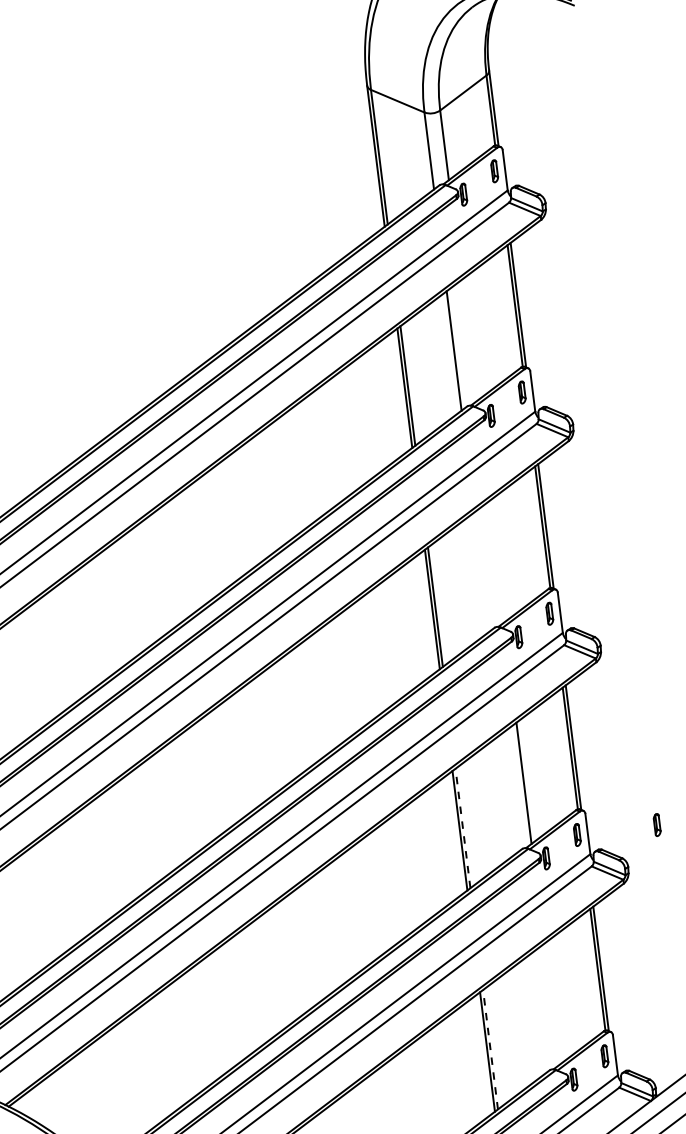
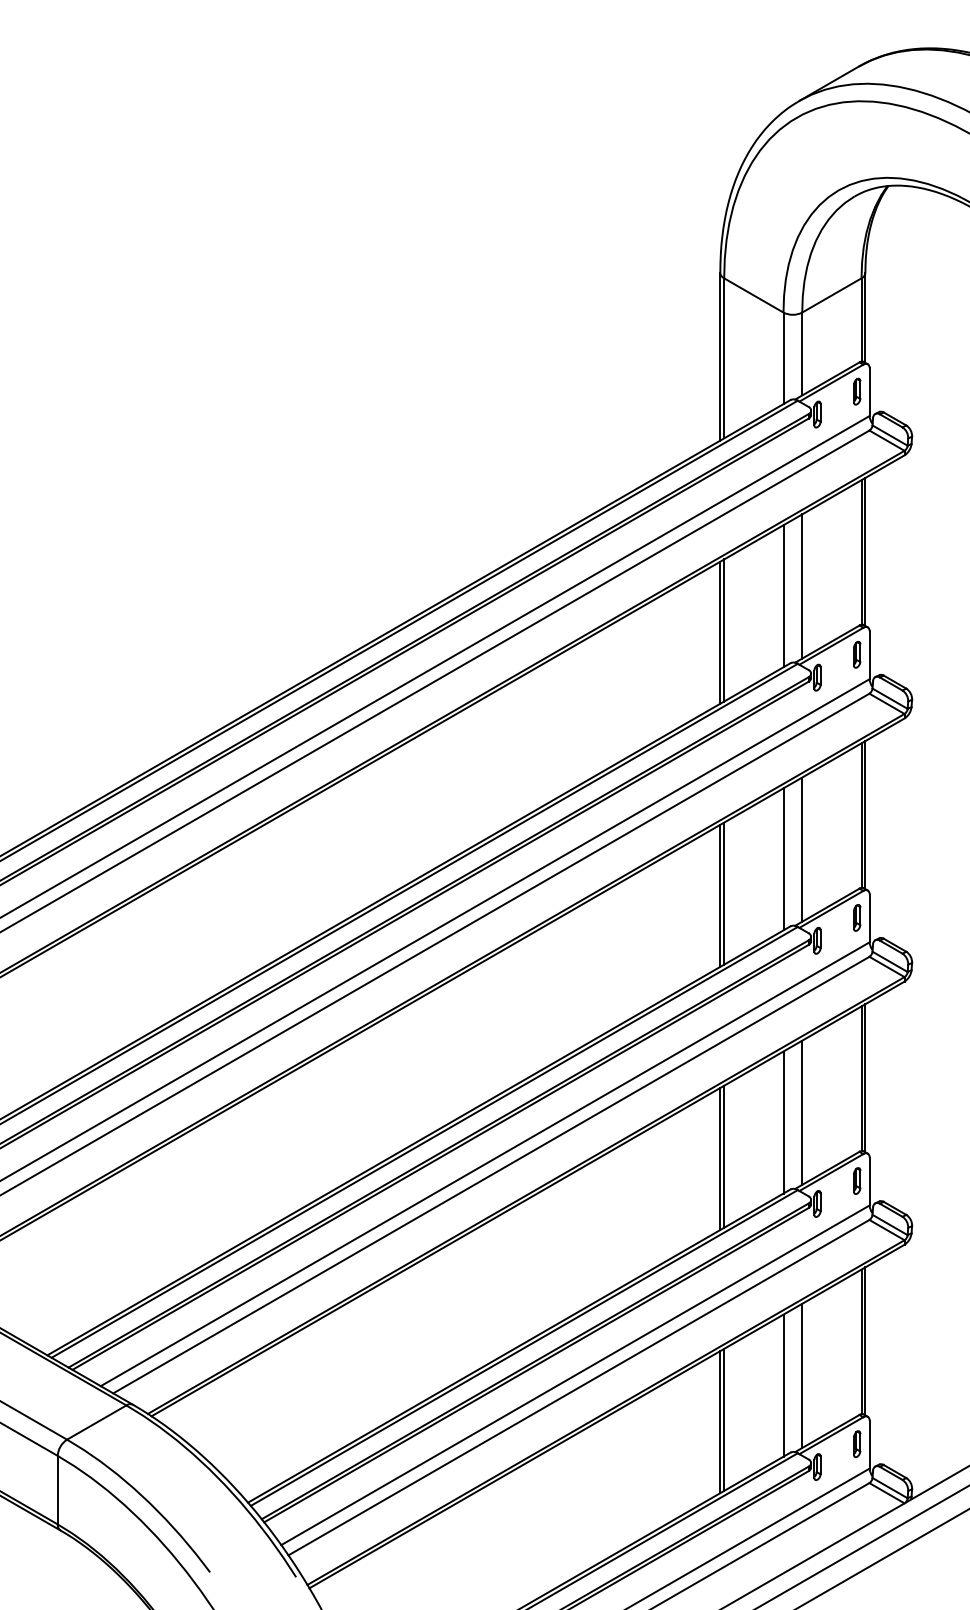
line: (469, 340) -> (802, 586), added
line: (496, 561) -> (802, 849), added
line: (481, 572) -> (783, 859), added
line: (509, 793) -> (783, 1122), added
part: (657, 824) -> (952, 1180), removed
line: (463, 828) -> (724, 1156), dashed -> solid
line: (551, 1004) -> (802, 1375), added
line: (536, 1014) -> (783, 1385), added
line: (490, 1049) -> (724, 1419), dashed -> solid

